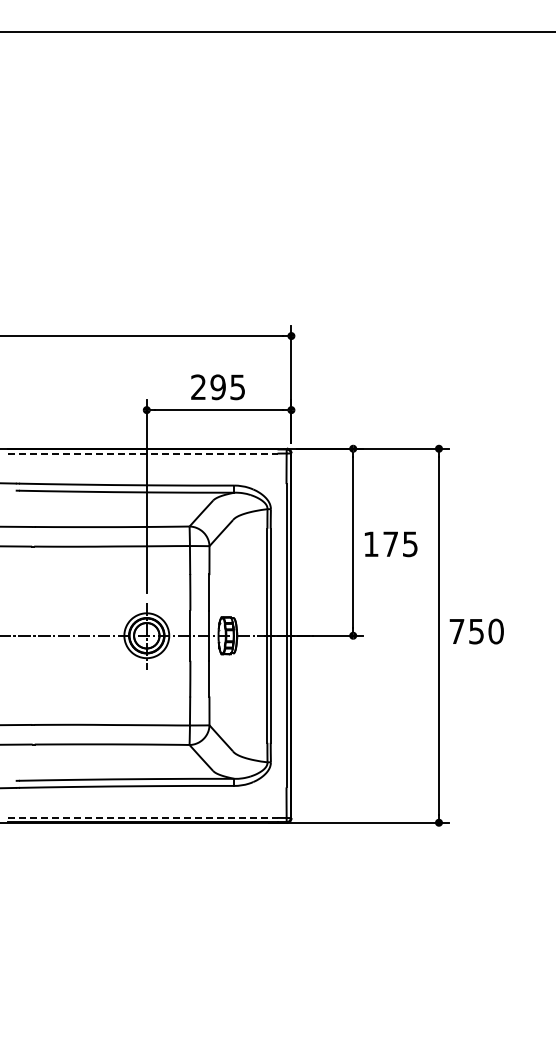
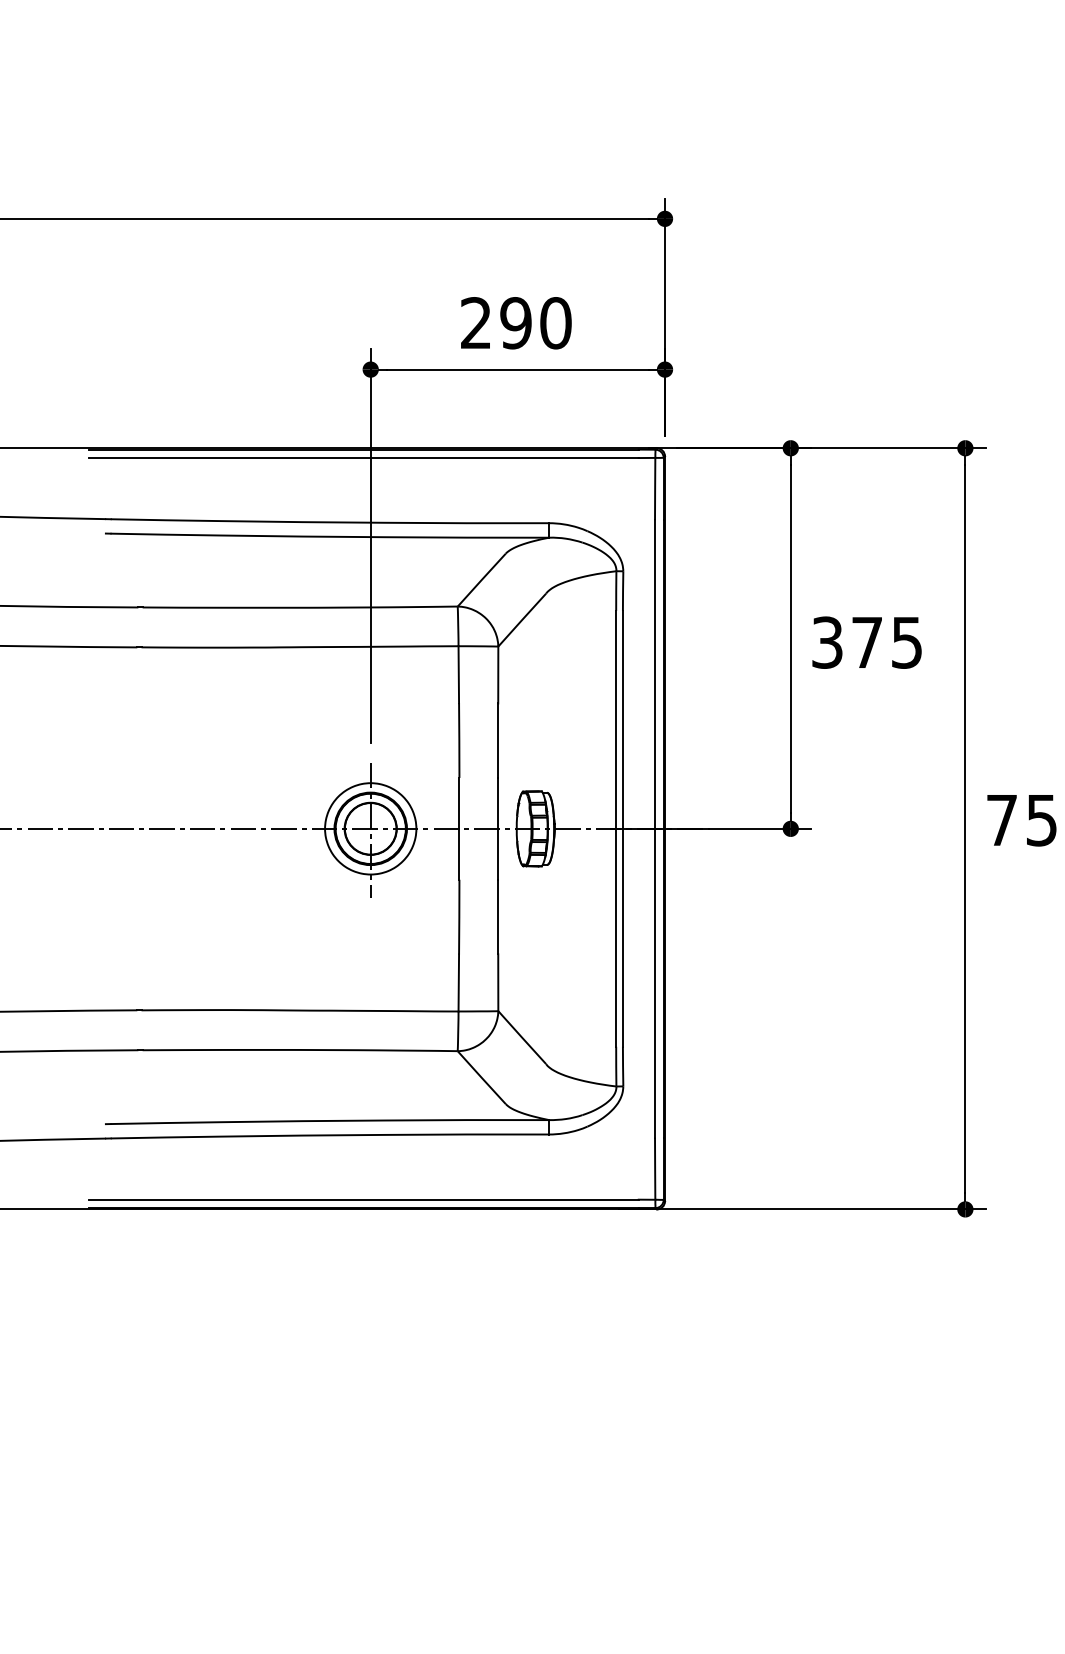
text: (237, 387) -> (555, 323), 295 -> 290
line: (143, 453) -> (363, 457), dashed -> solid
text: (370, 544) -> (825, 643), 175 -> 375
line: (143, 817) -> (363, 1198), dashed -> solid

